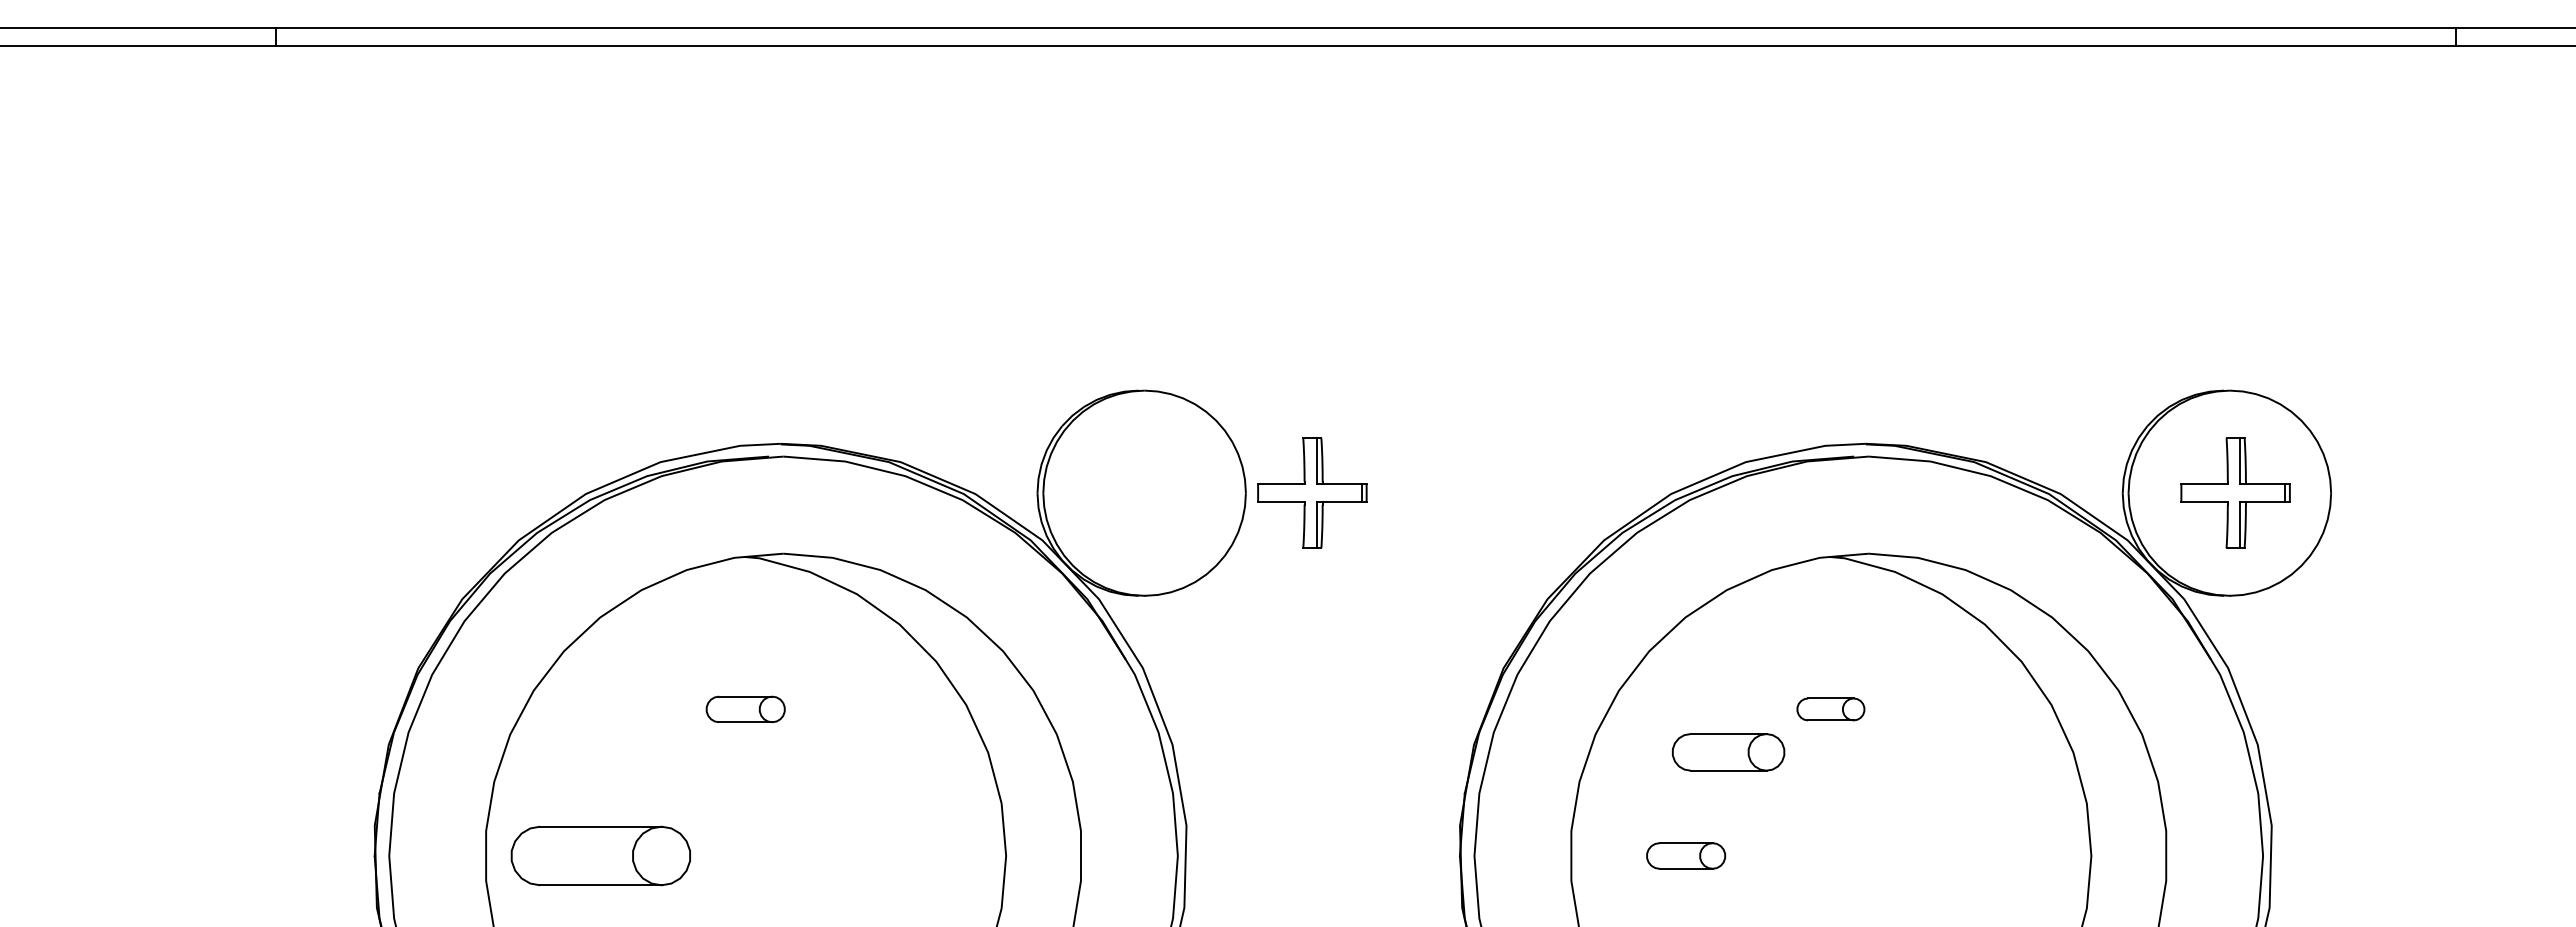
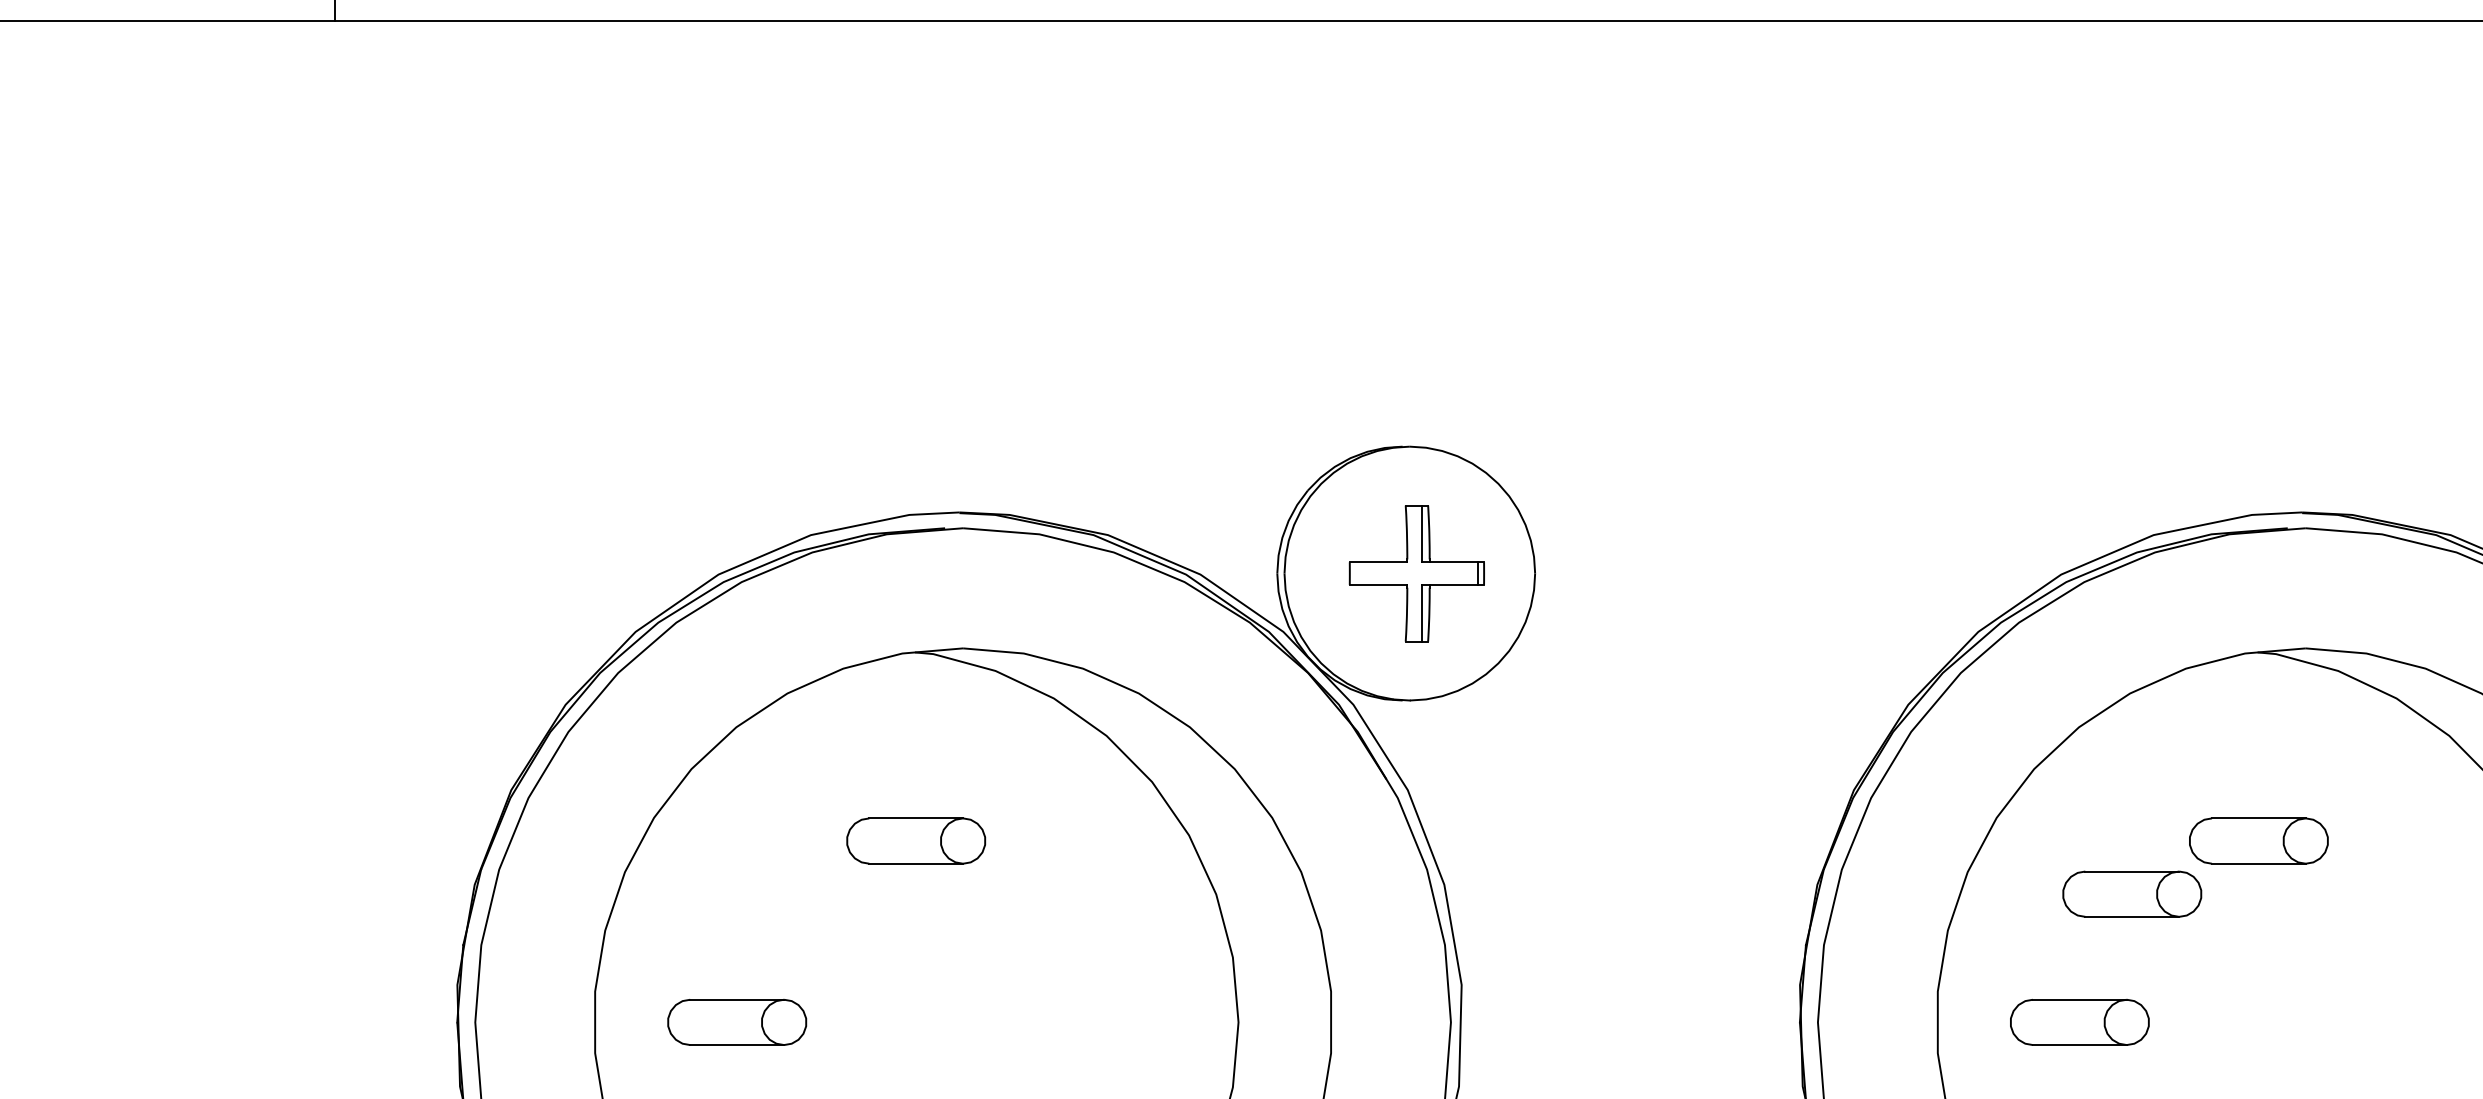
part: (1312, 492) -> (1417, 572), moved
part: (745, 709) -> (916, 841), size x1.43
part: (1830, 709) -> (2258, 841), size x1.67
part: (600, 855) -> (736, 1021), size x0.62
part: (1685, 855) -> (2079, 1021), size x1.43

